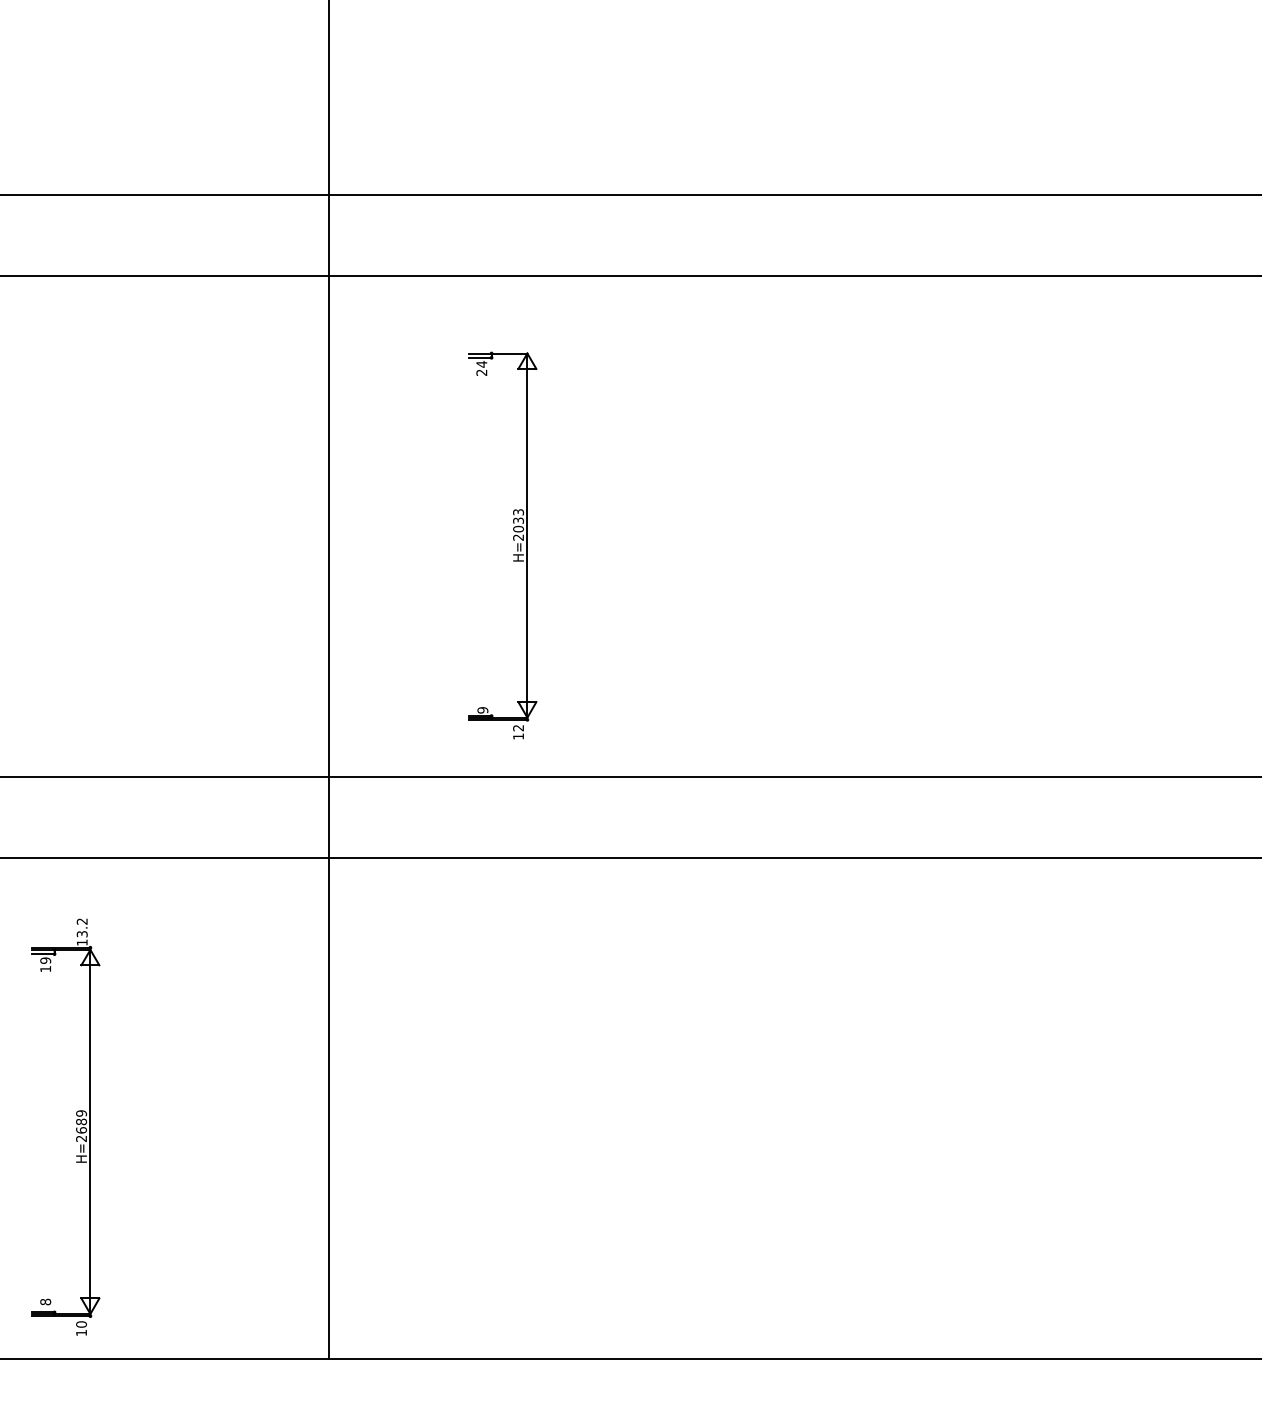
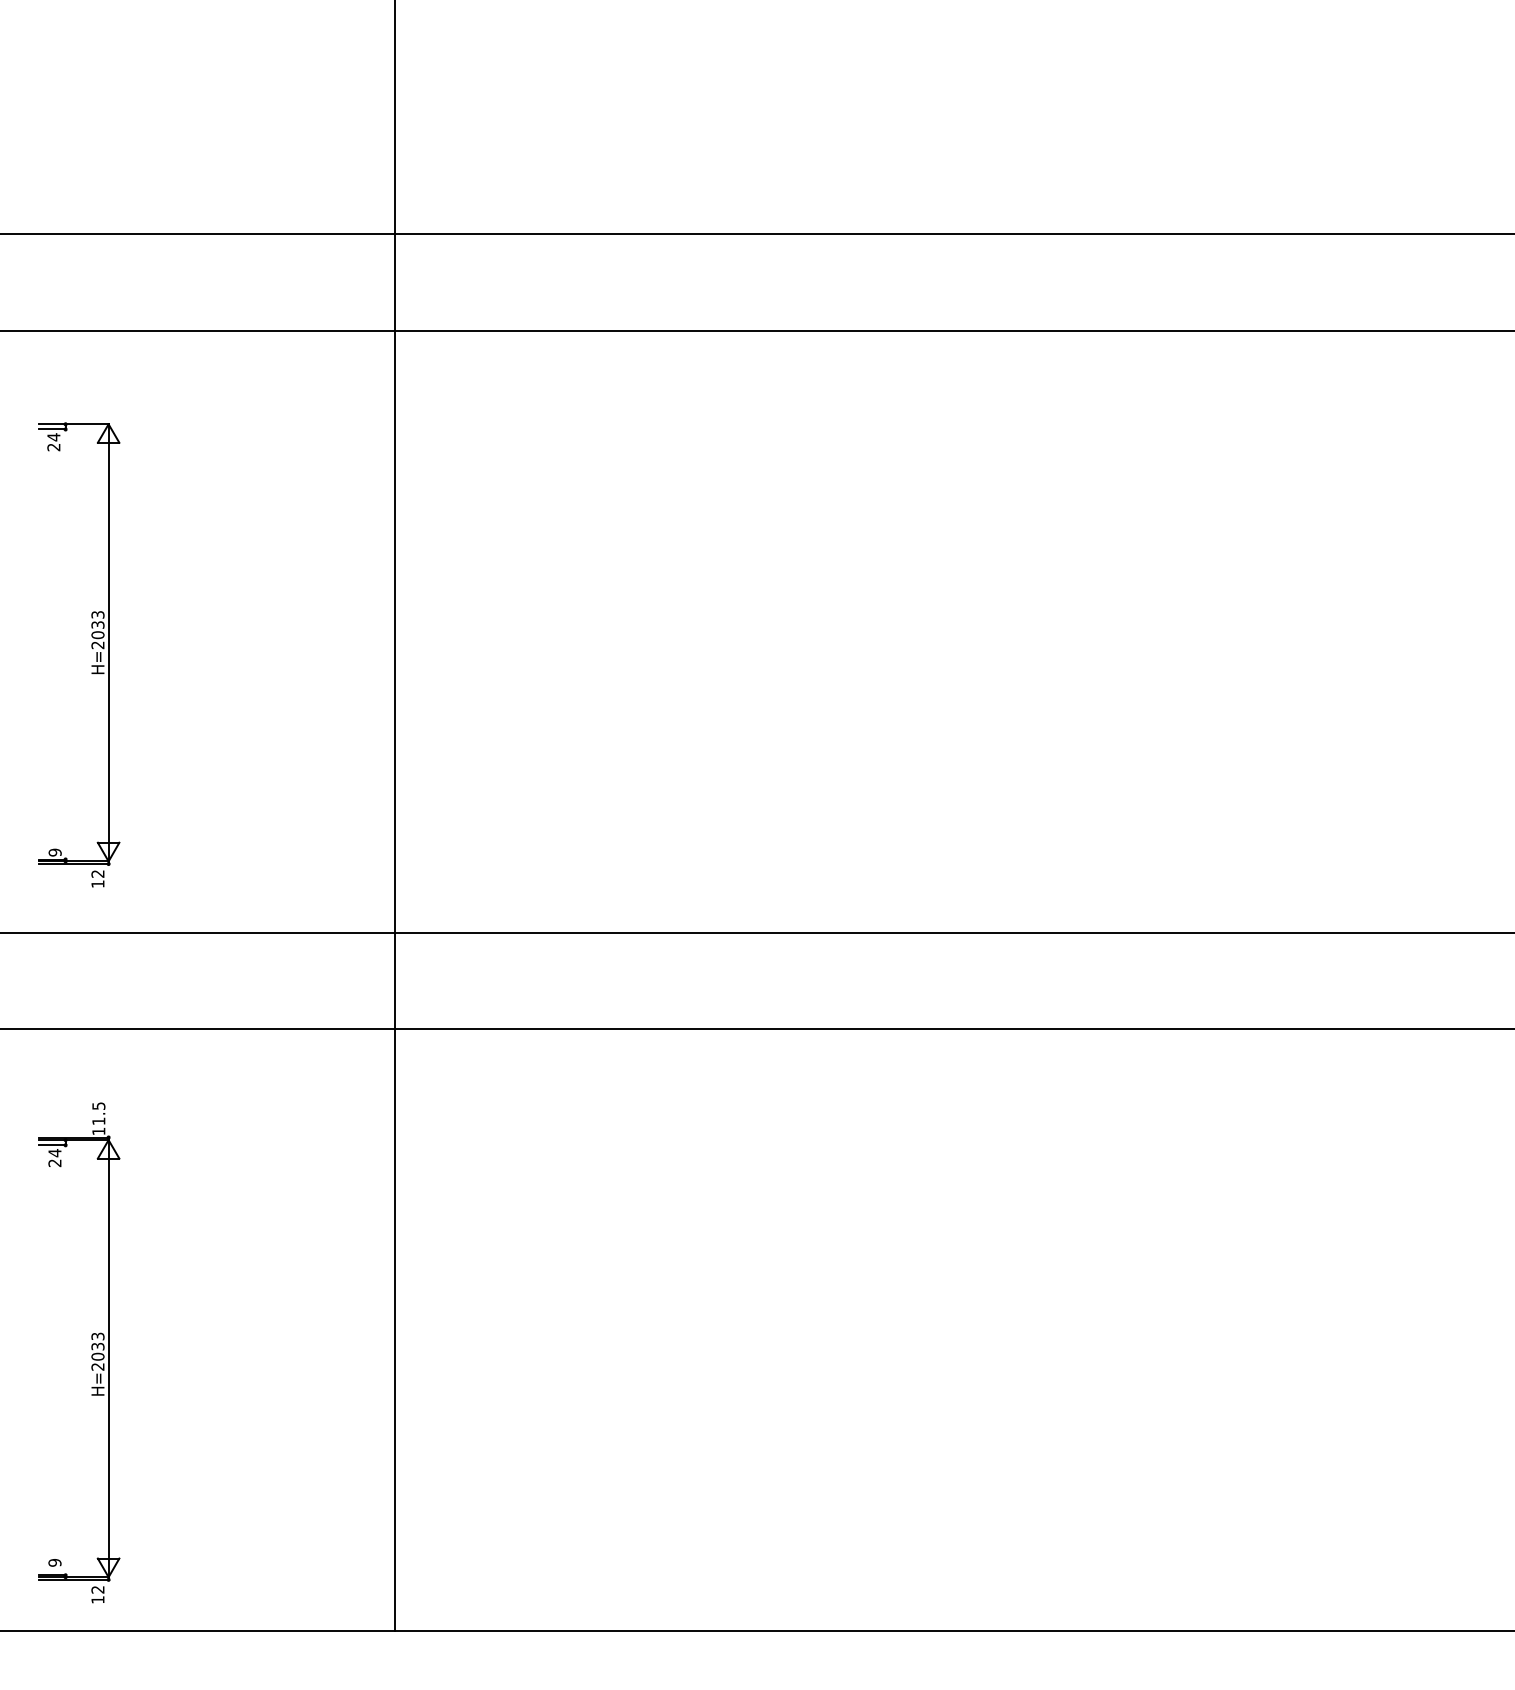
part: (513, 540) -> (91, 648), moved
text: (81, 927) -> (97, 1113), 13.2 -> 11.5
text: (45, 964) -> (54, 1157), 19 -> 24
text: (81, 1121) -> (97, 1346), H=2689 -> H=2033
text: (45, 1301) -> (54, 1562), 8 -> 9
text: (81, 1324) -> (97, 1589), 10 -> 12

